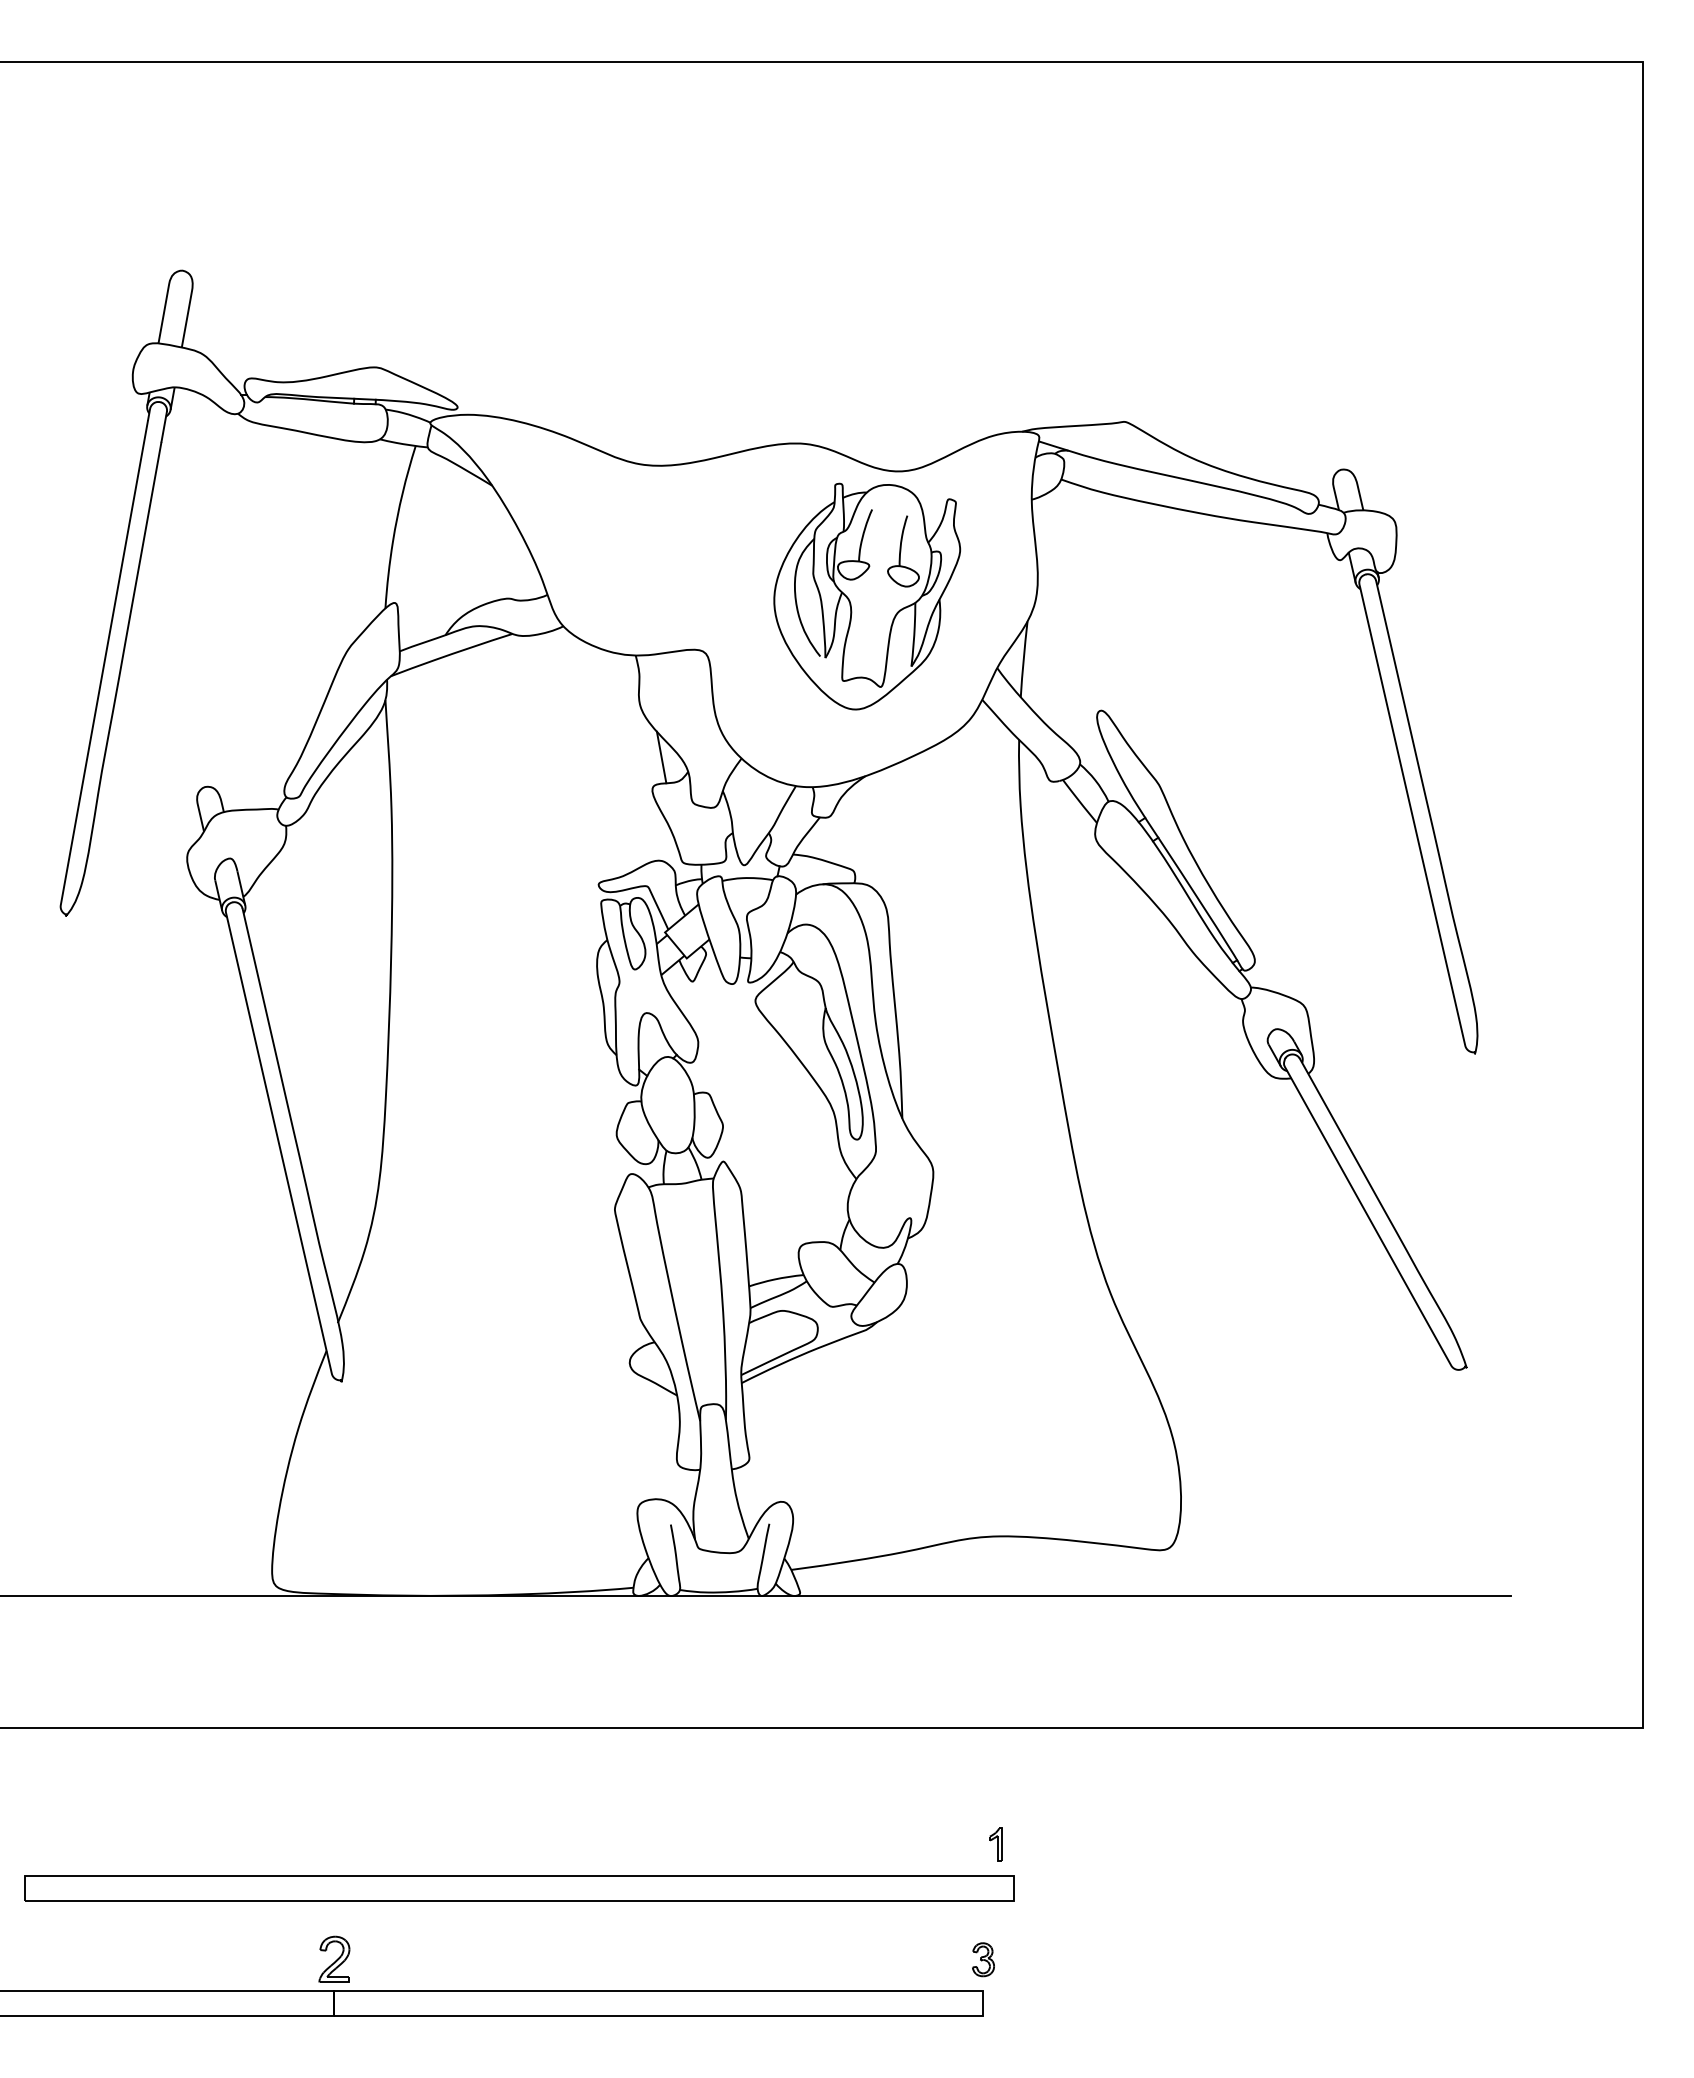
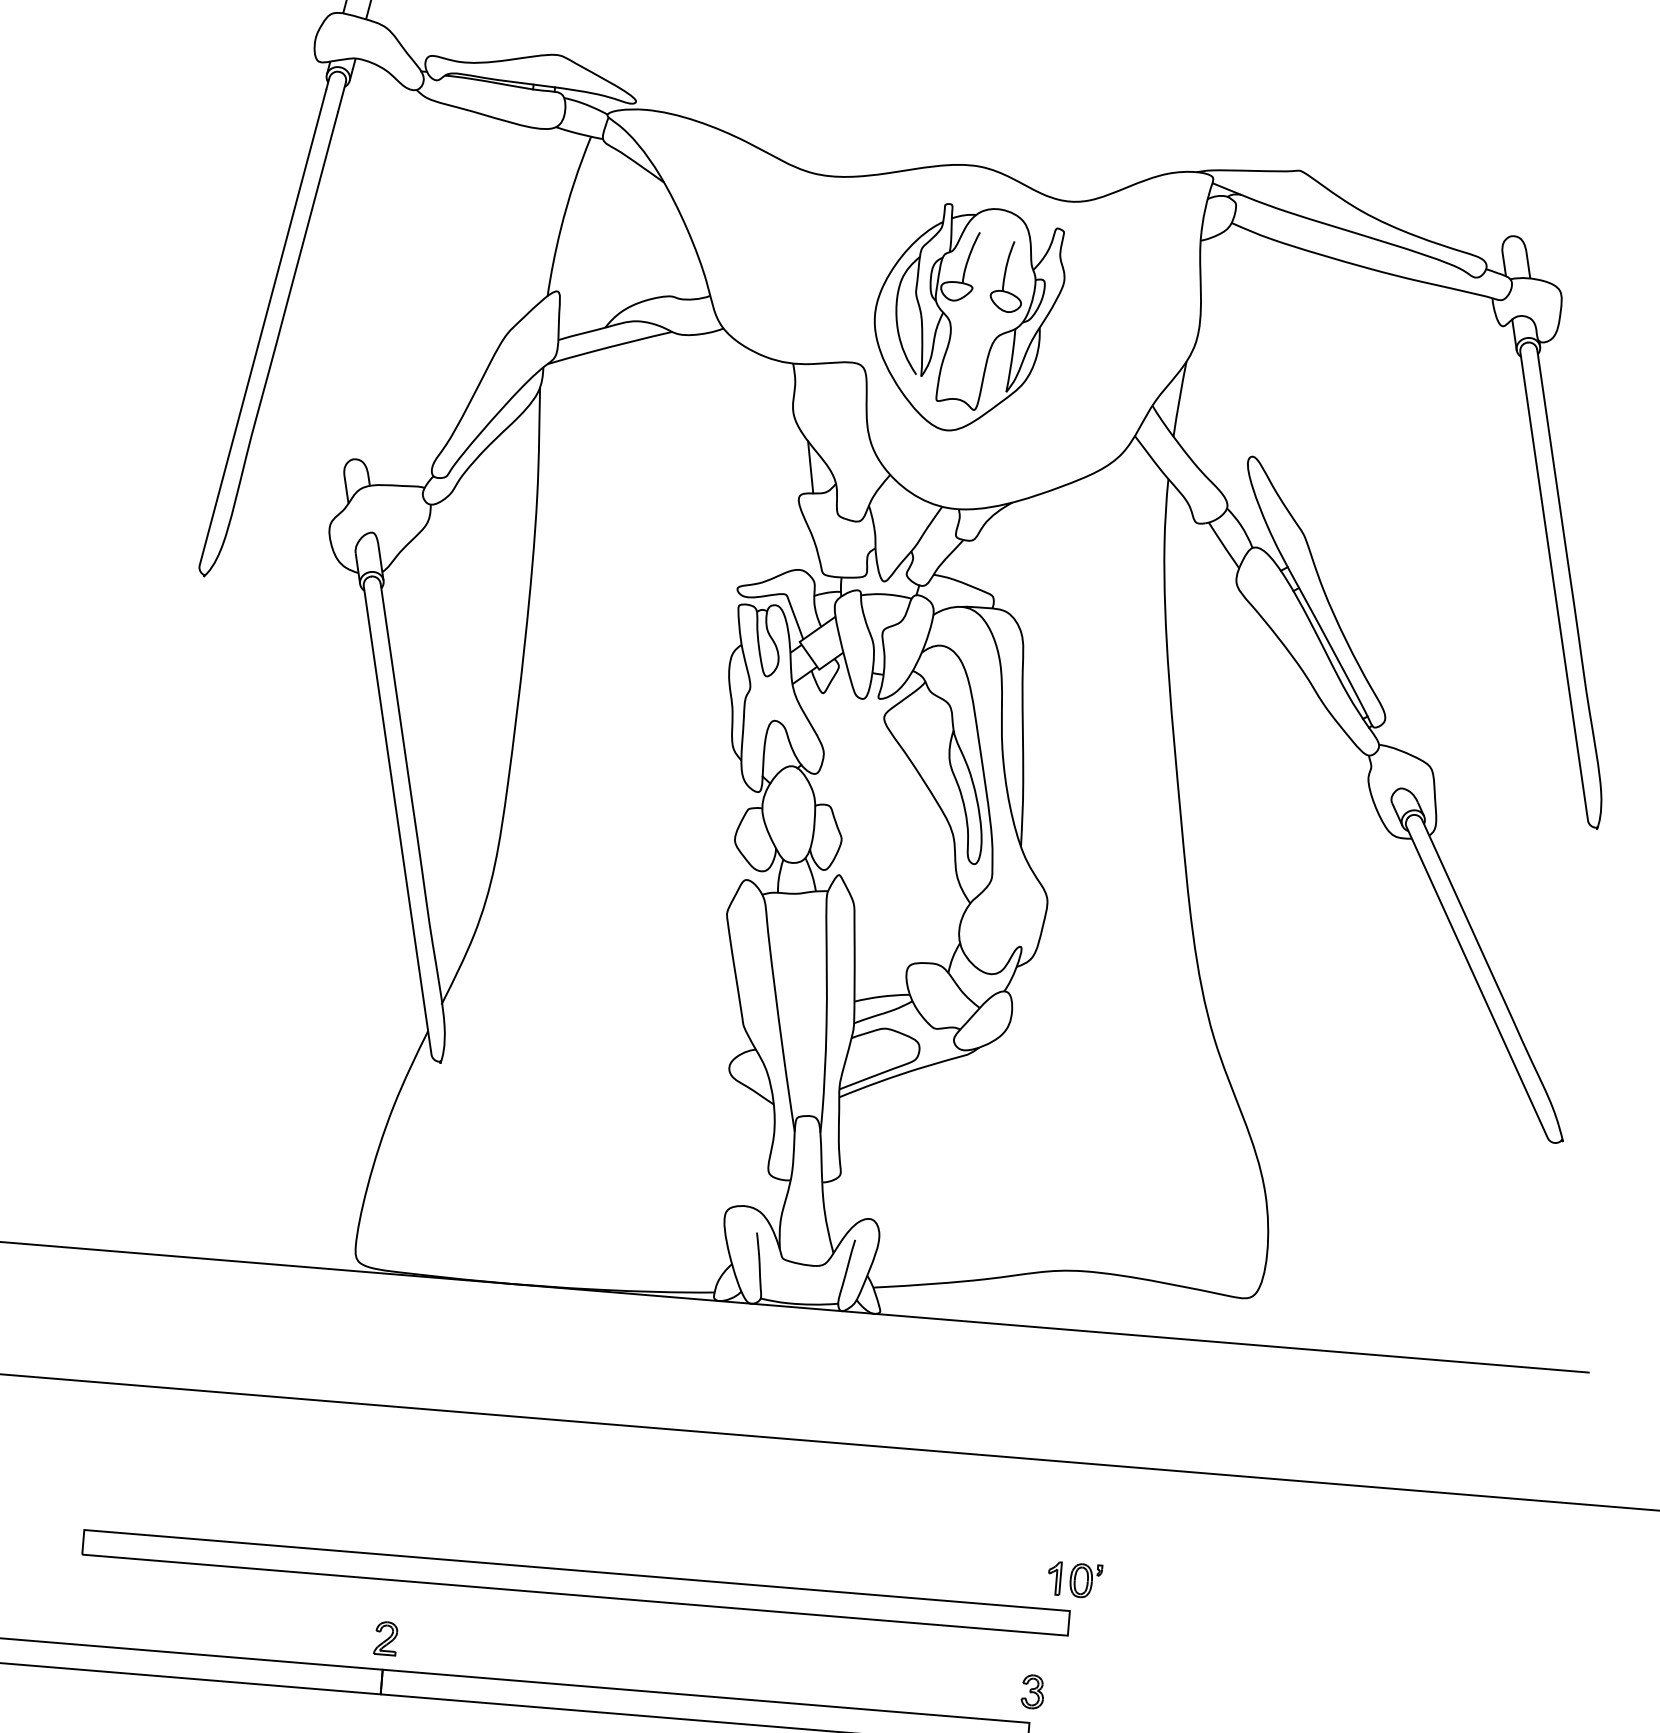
part: (867, 596) -> (968, 318), moved
part: (1027, 1844) -> (1086, 1580), added
part: (333, 1959) -> (385, 1638), size x0.71

